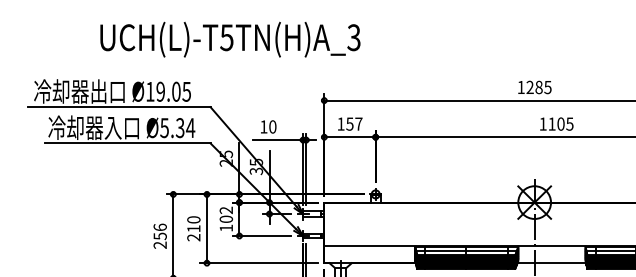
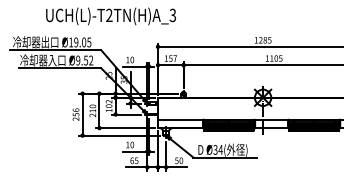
text: (227, 37) -> (109, 15), UCH(L)-T5TN(H)A_3 -> UCH(L)-T2TN(H)A_3
text: (177, 127) -> (84, 60), Ø5.34 -> Ø9.52

